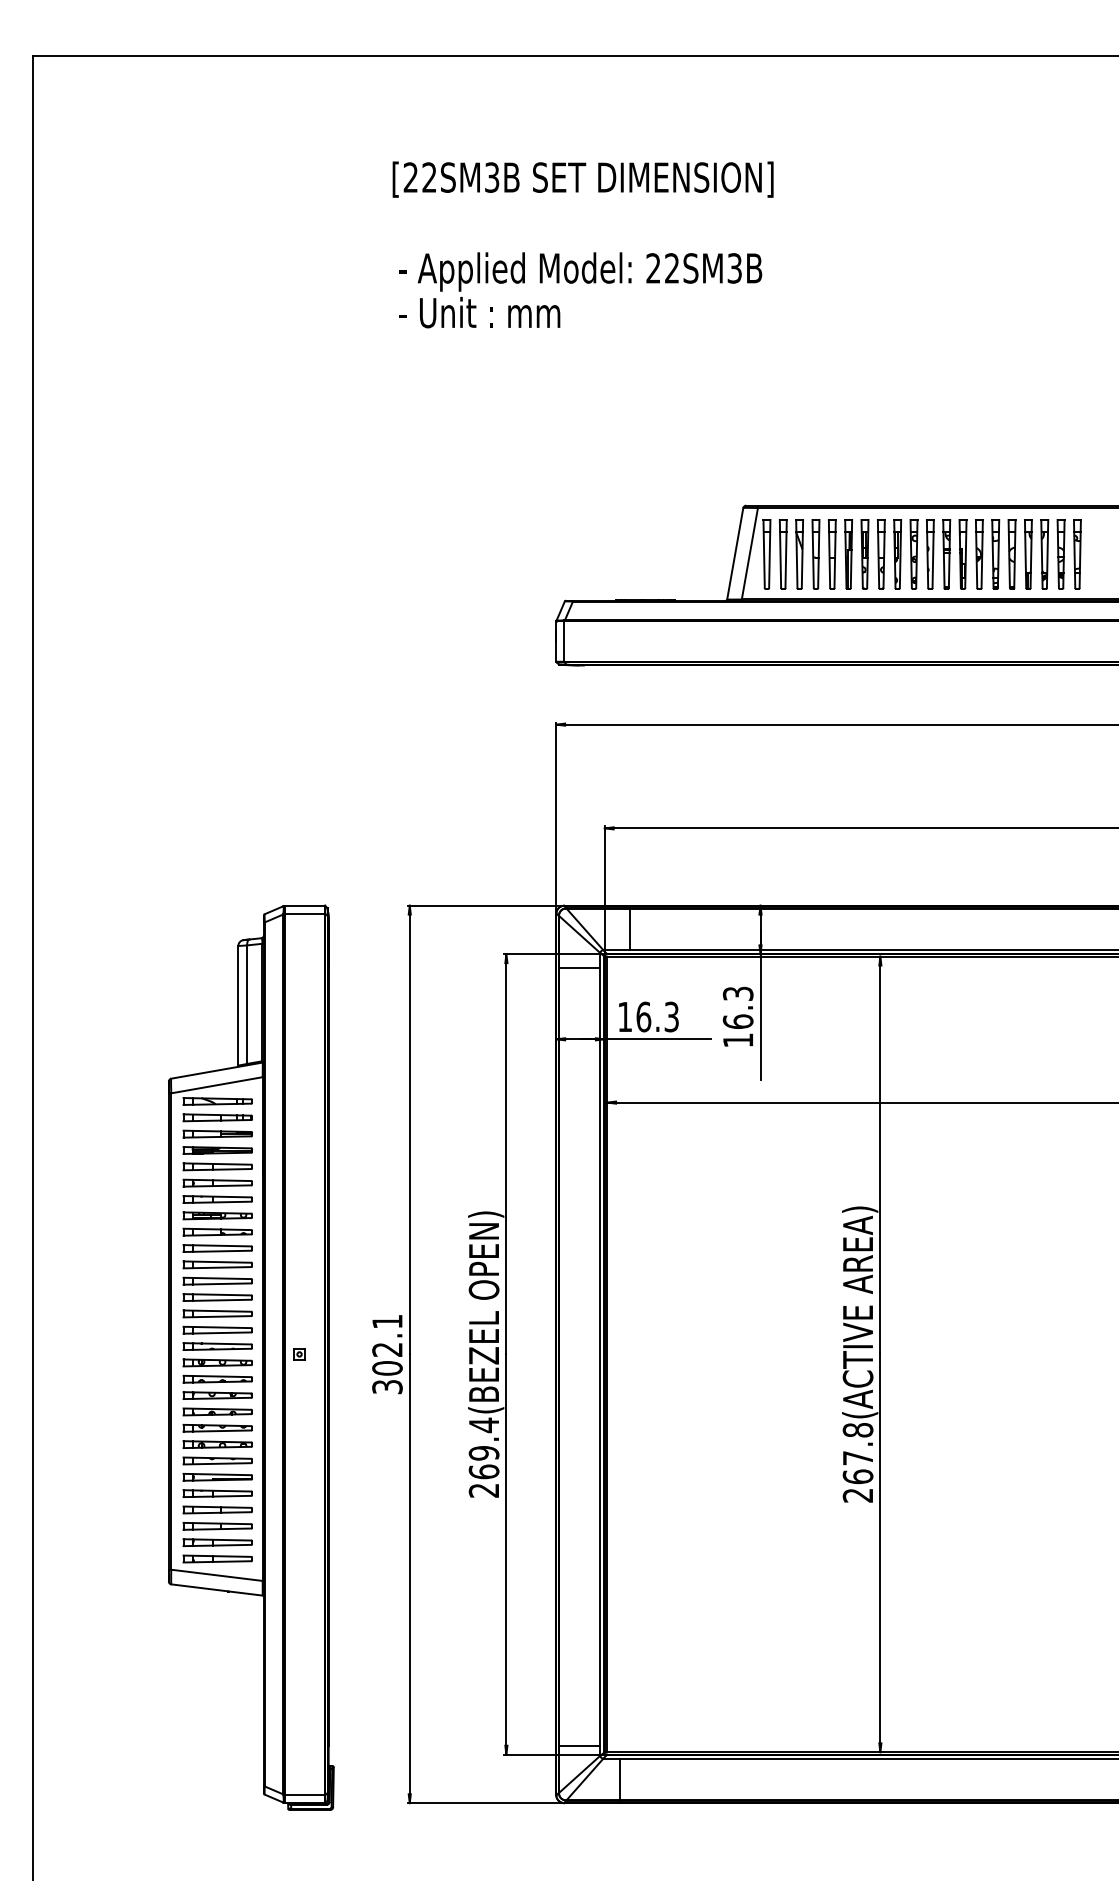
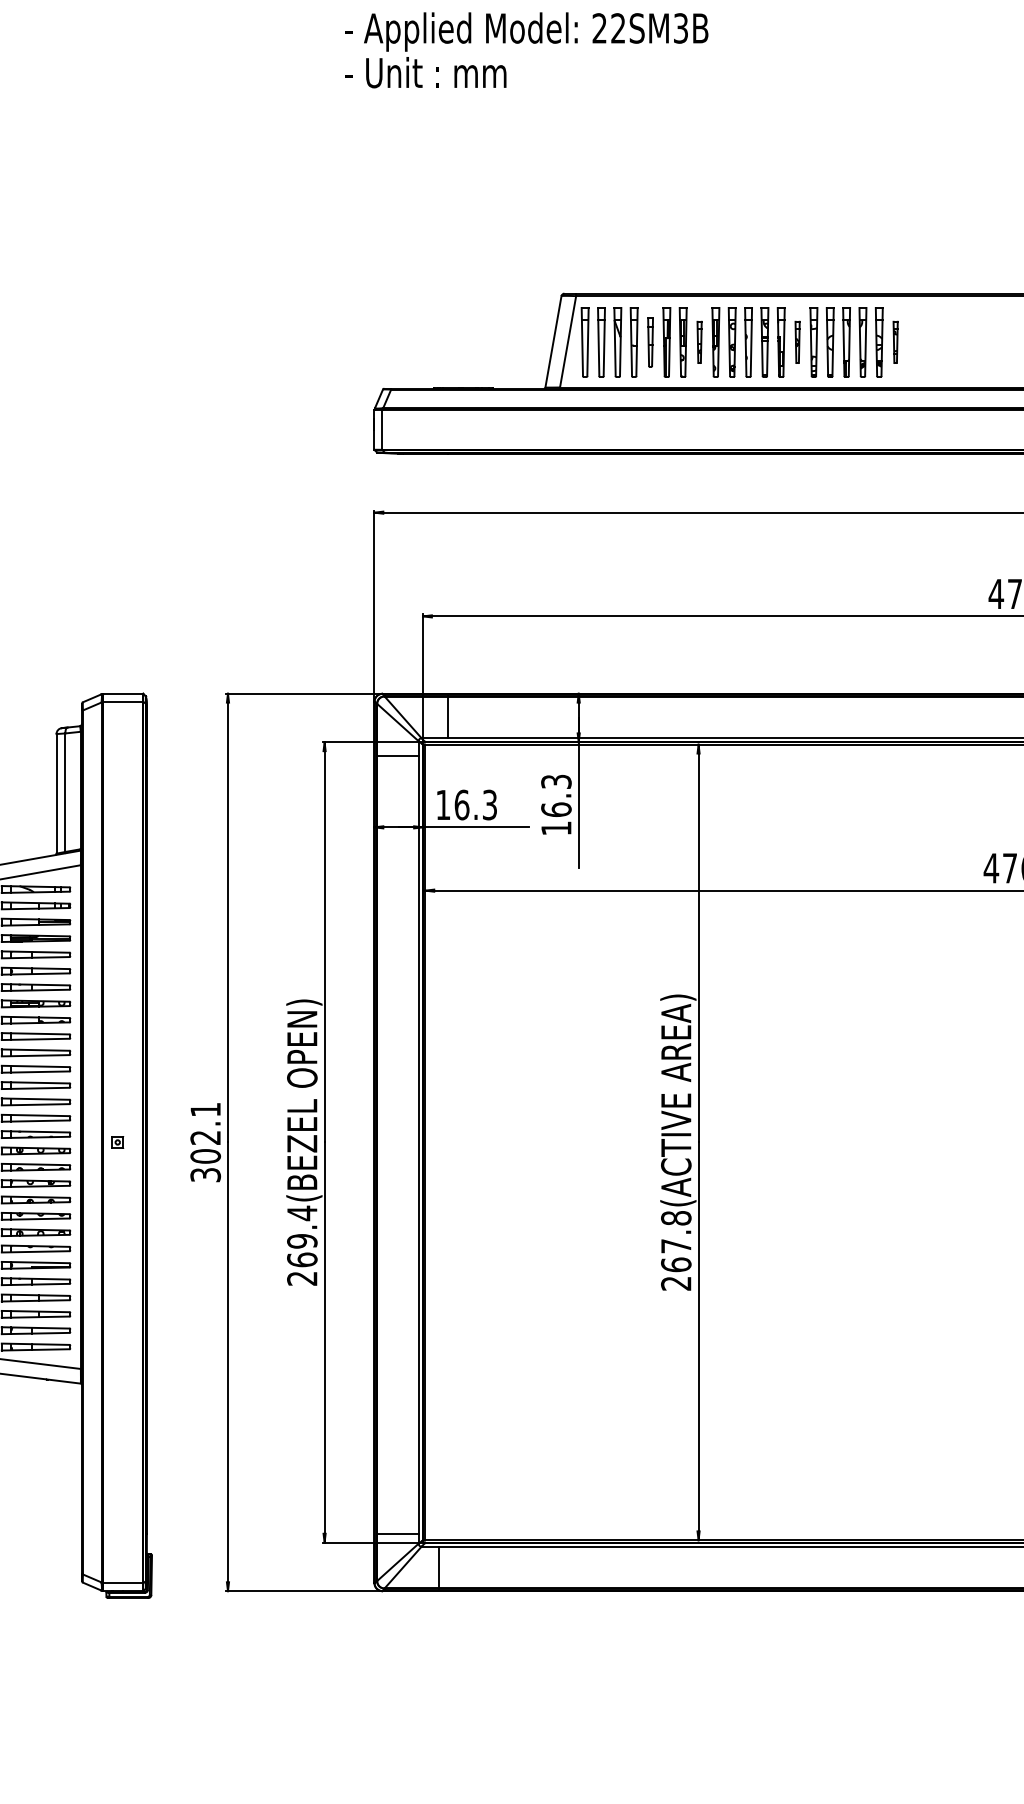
text: (580, 290) -> (526, 50), moved
part: (832, 554) -> (650, 342), size x0.7
part: (881, 554) -> (699, 342), size x0.6
part: (979, 554) -> (797, 342), size x0.6
part: (1077, 554) -> (895, 342), size x0.6

